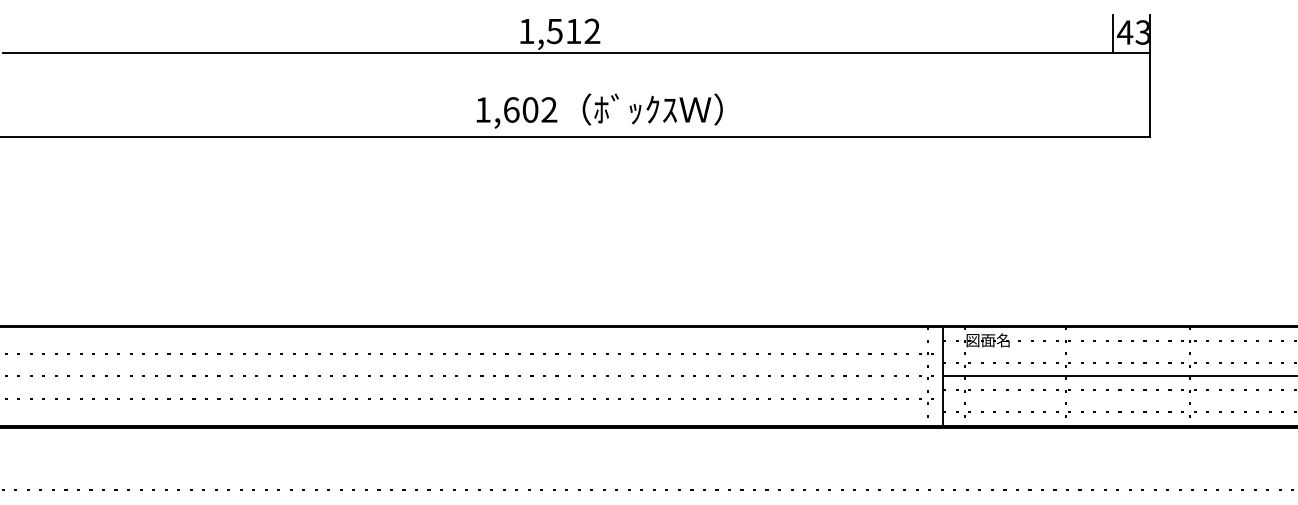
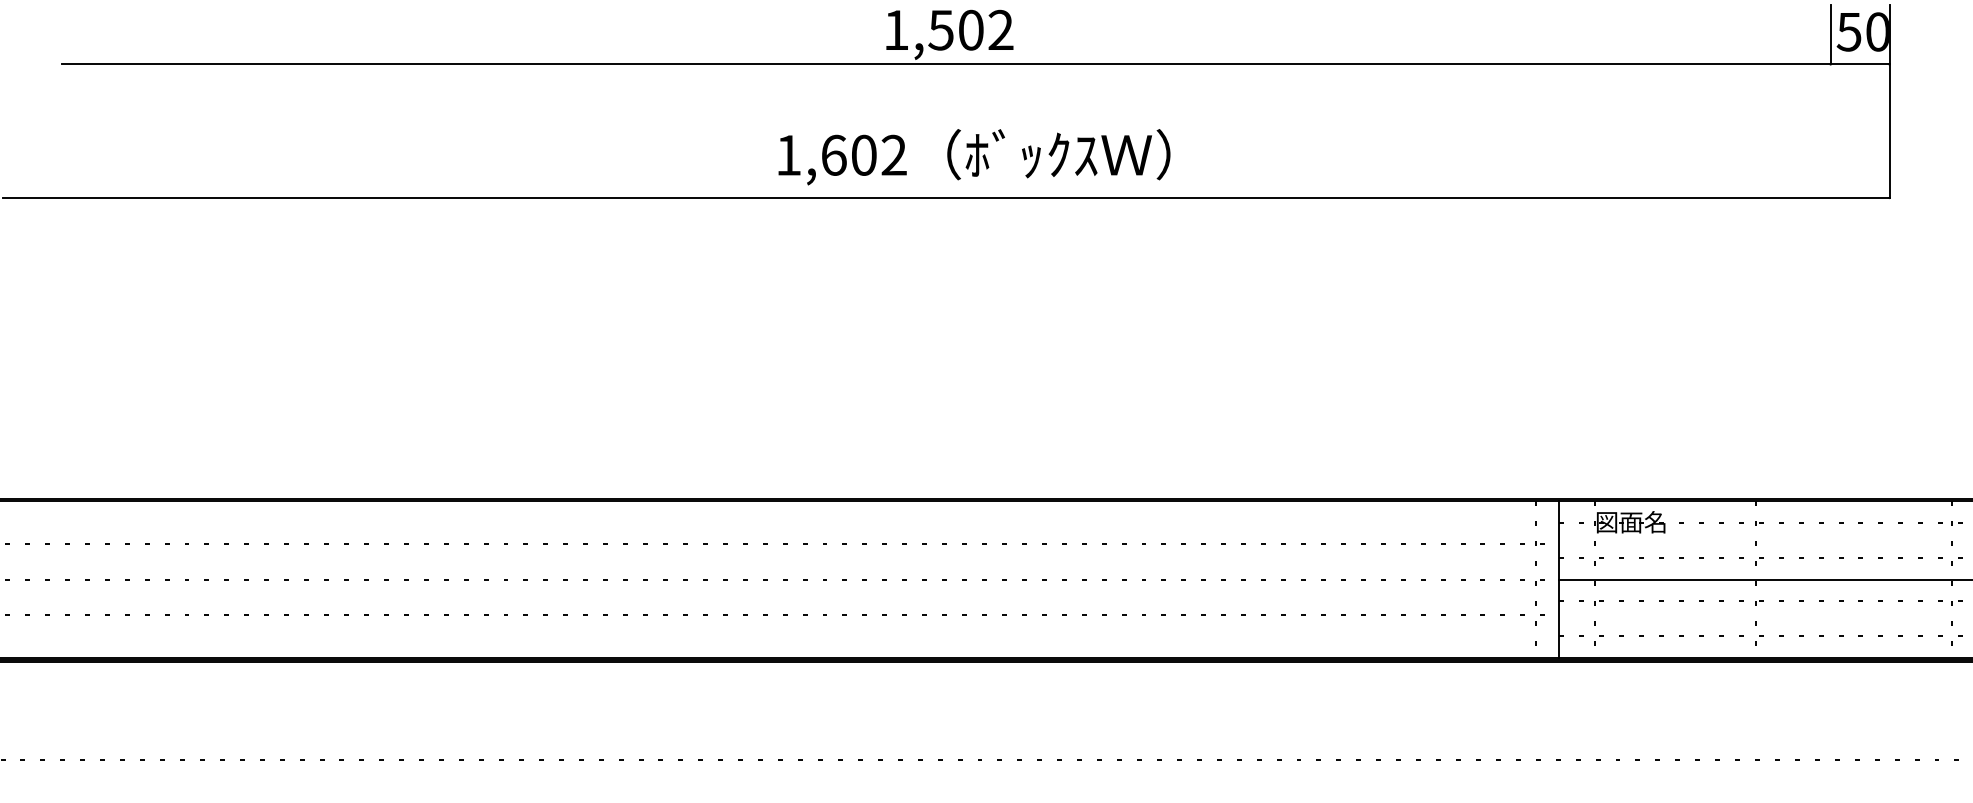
text: (573, 31) -> (970, 30), 1,512 -> 1,502
text: (1132, 32) -> (1861, 31), 43 -> 50
text: (599, 110) -> (973, 156), moved

